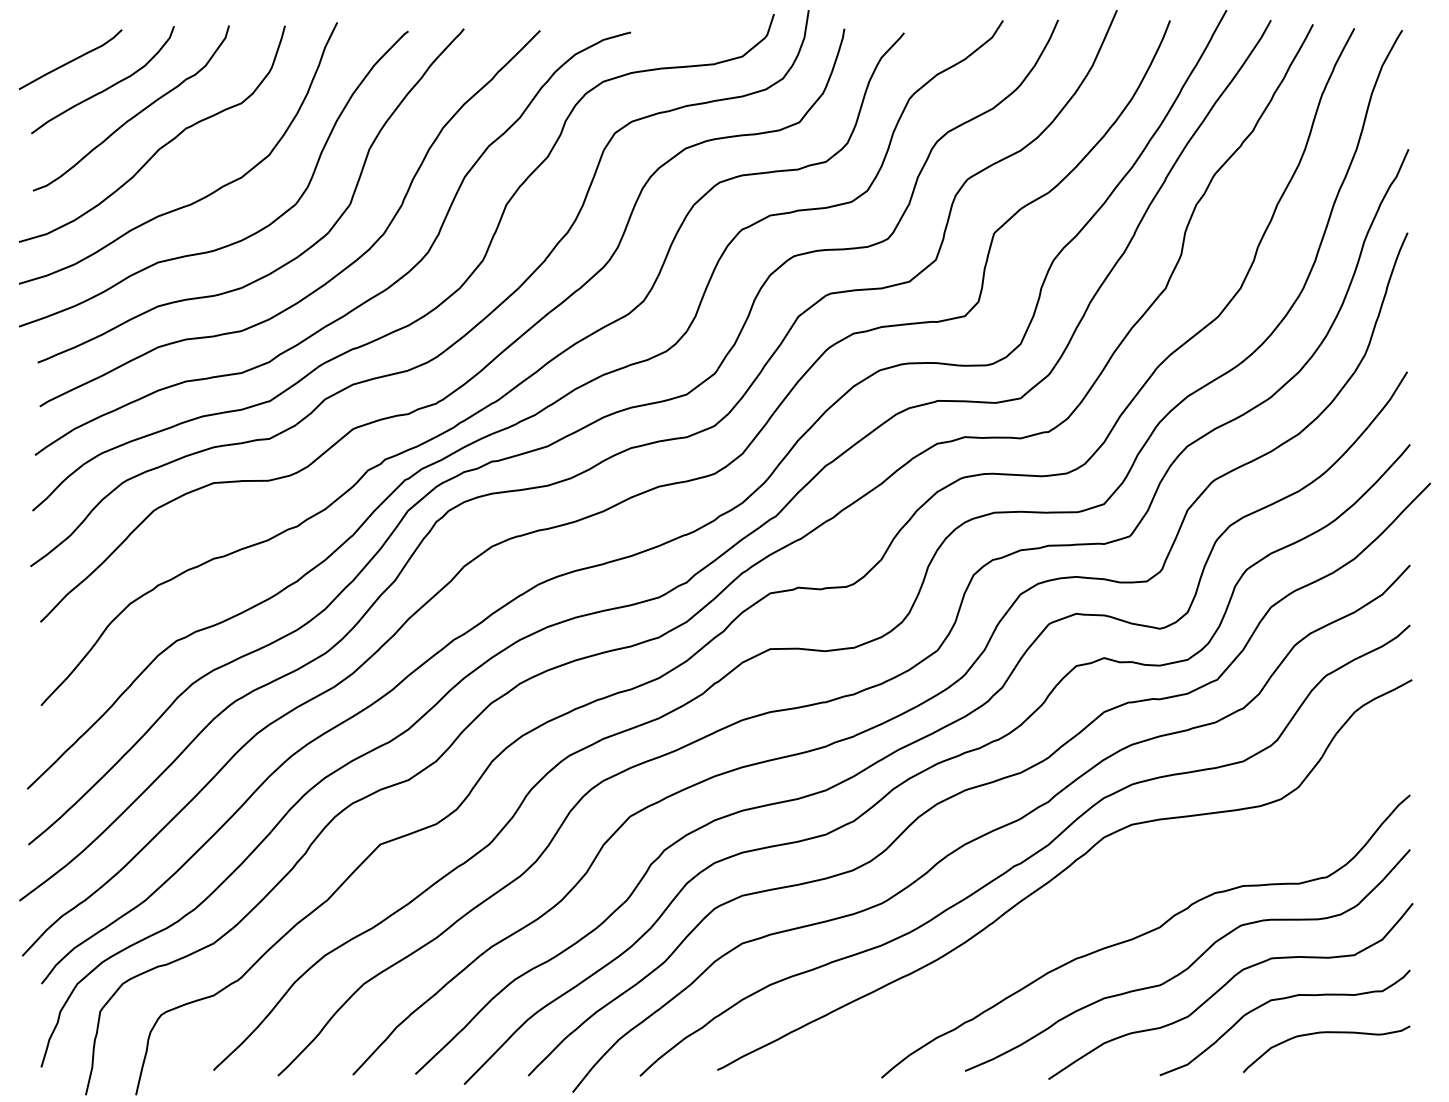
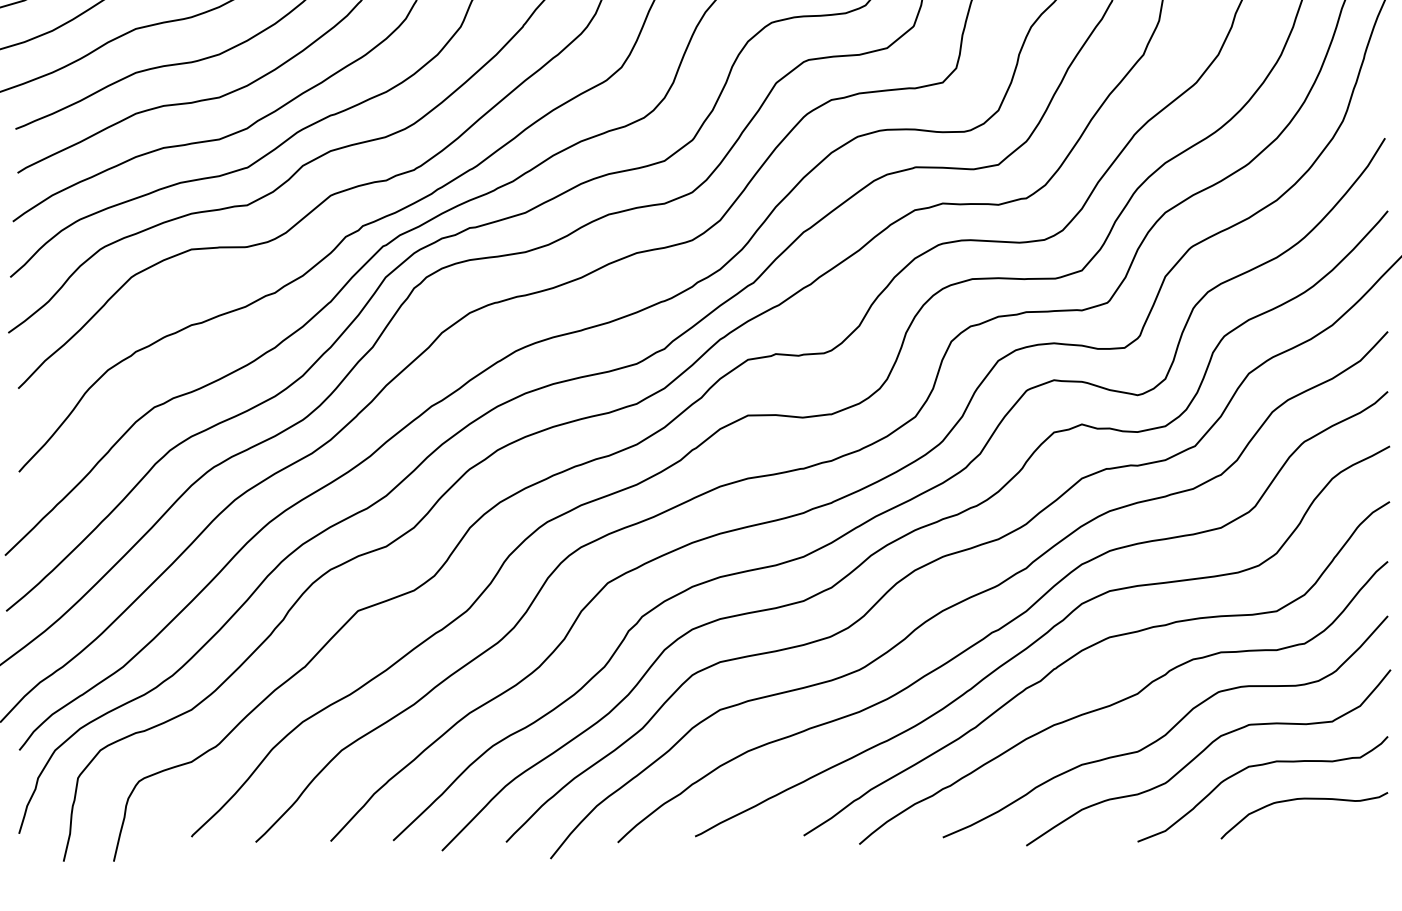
curve: (1108, 883) -> (1086, 649), added

